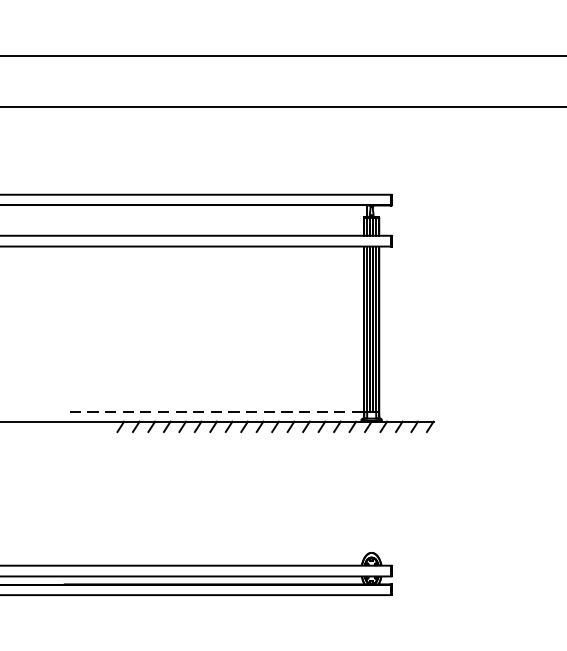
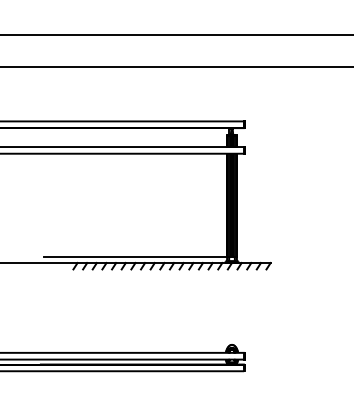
line: (216, 412) -> (135, 257), dashed -> solid

